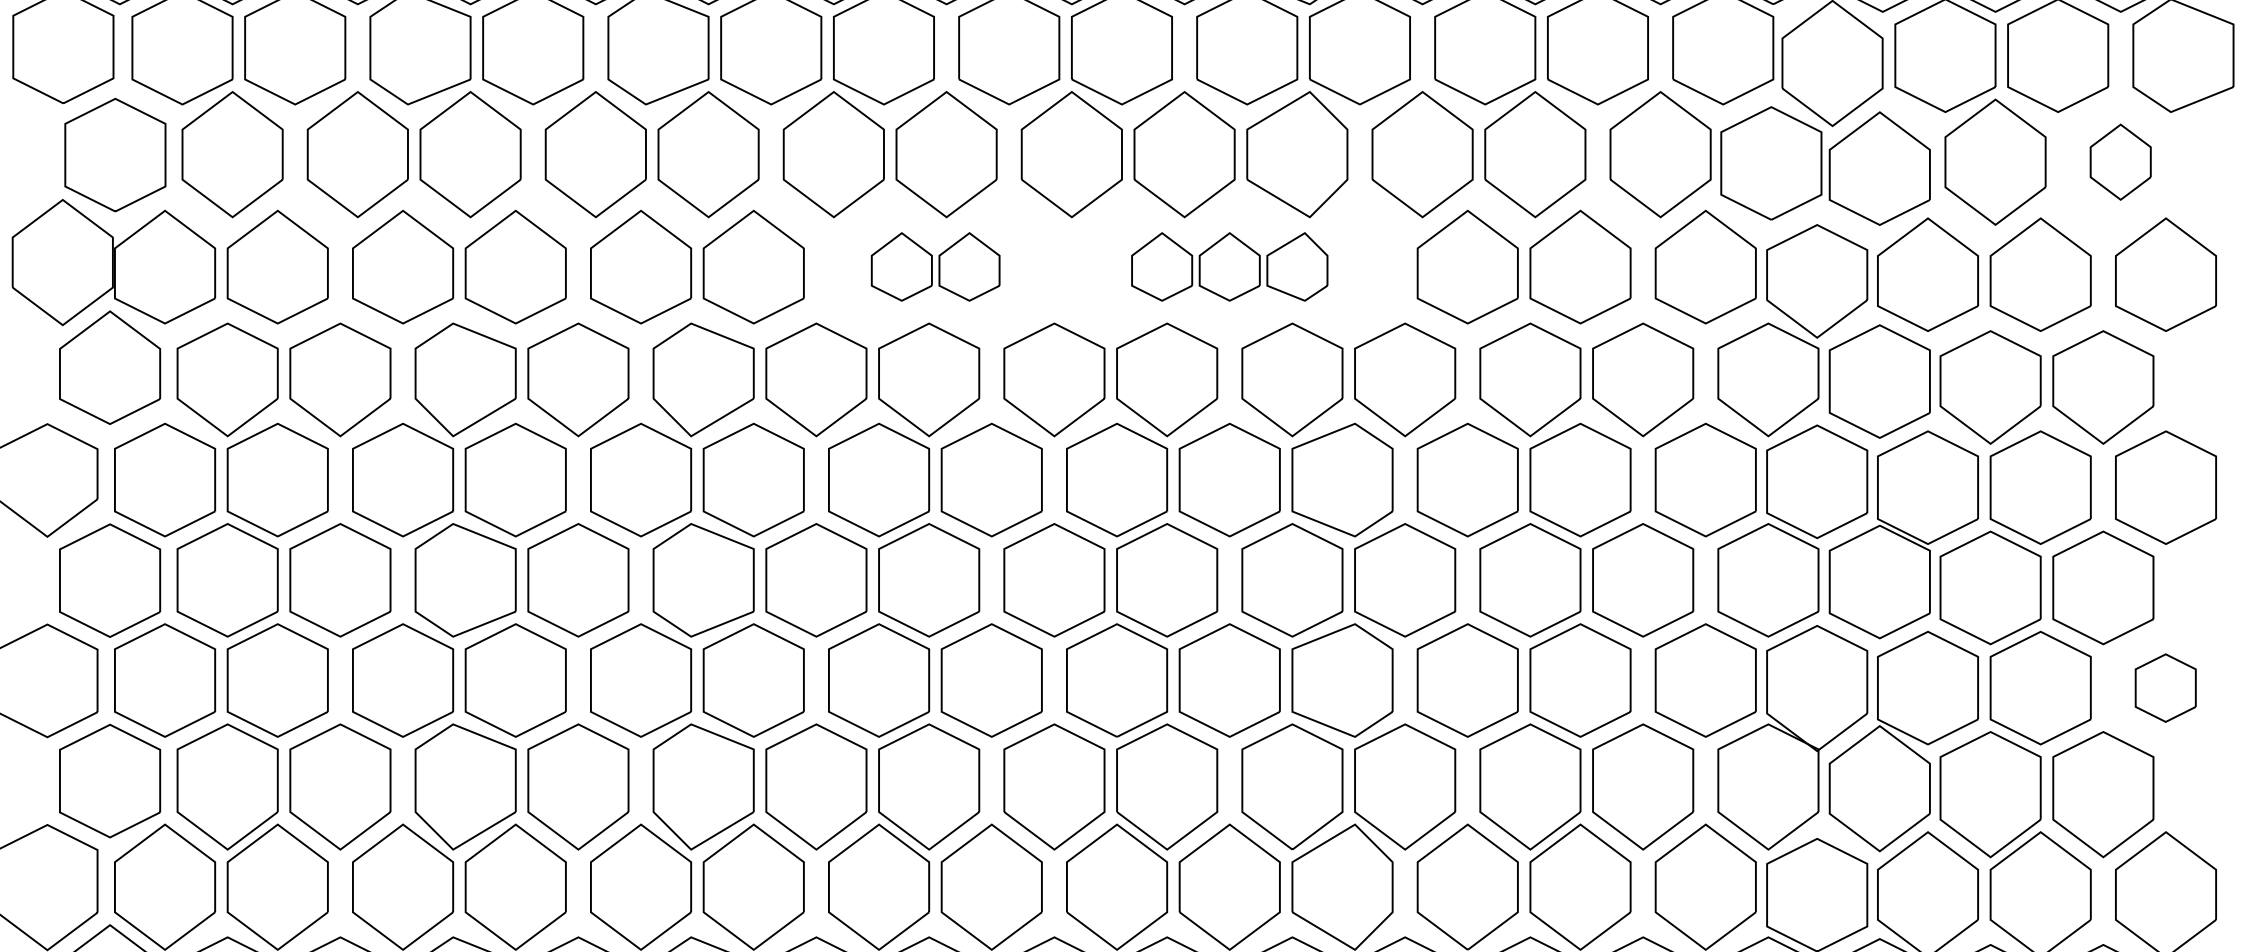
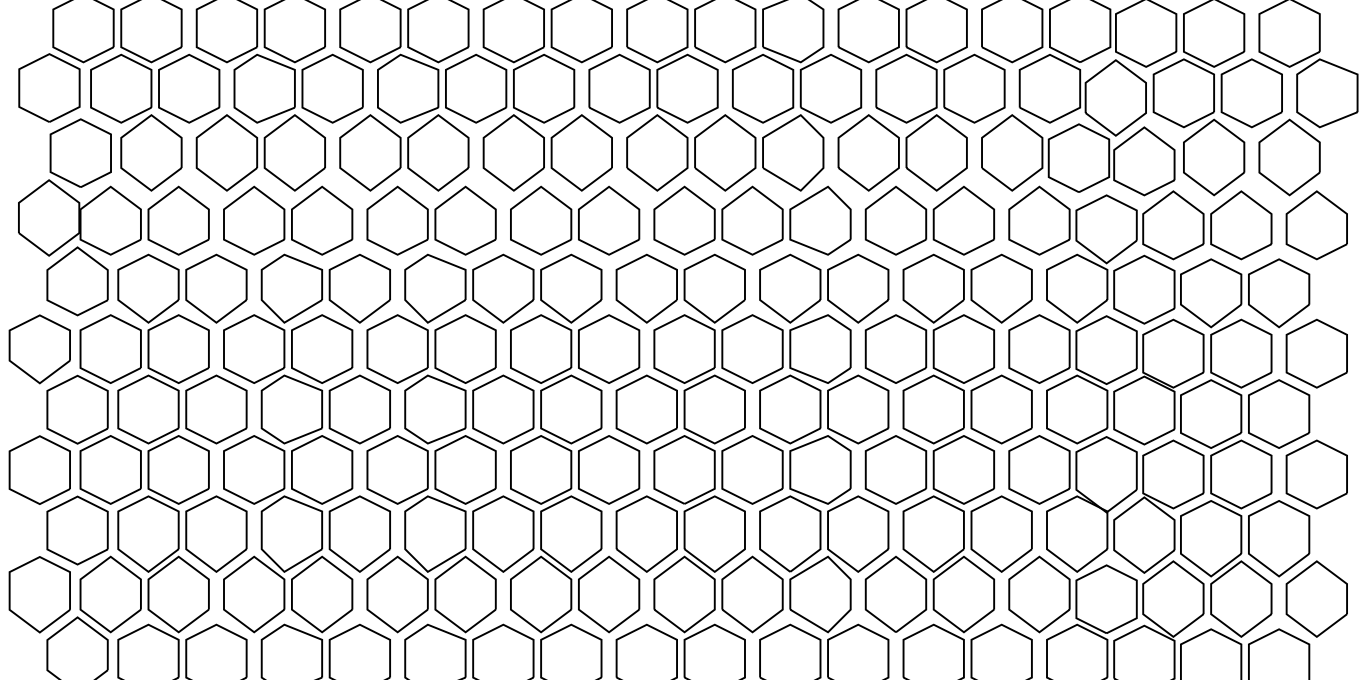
part: (2120, 162) -> (1289, 157), size x1.67
part: (936, 266) -> (575, 220), size x1.67
part: (1229, 266) -> (752, 220), size x1.67
part: (2165, 688) -> (1316, 474), size x1.67

